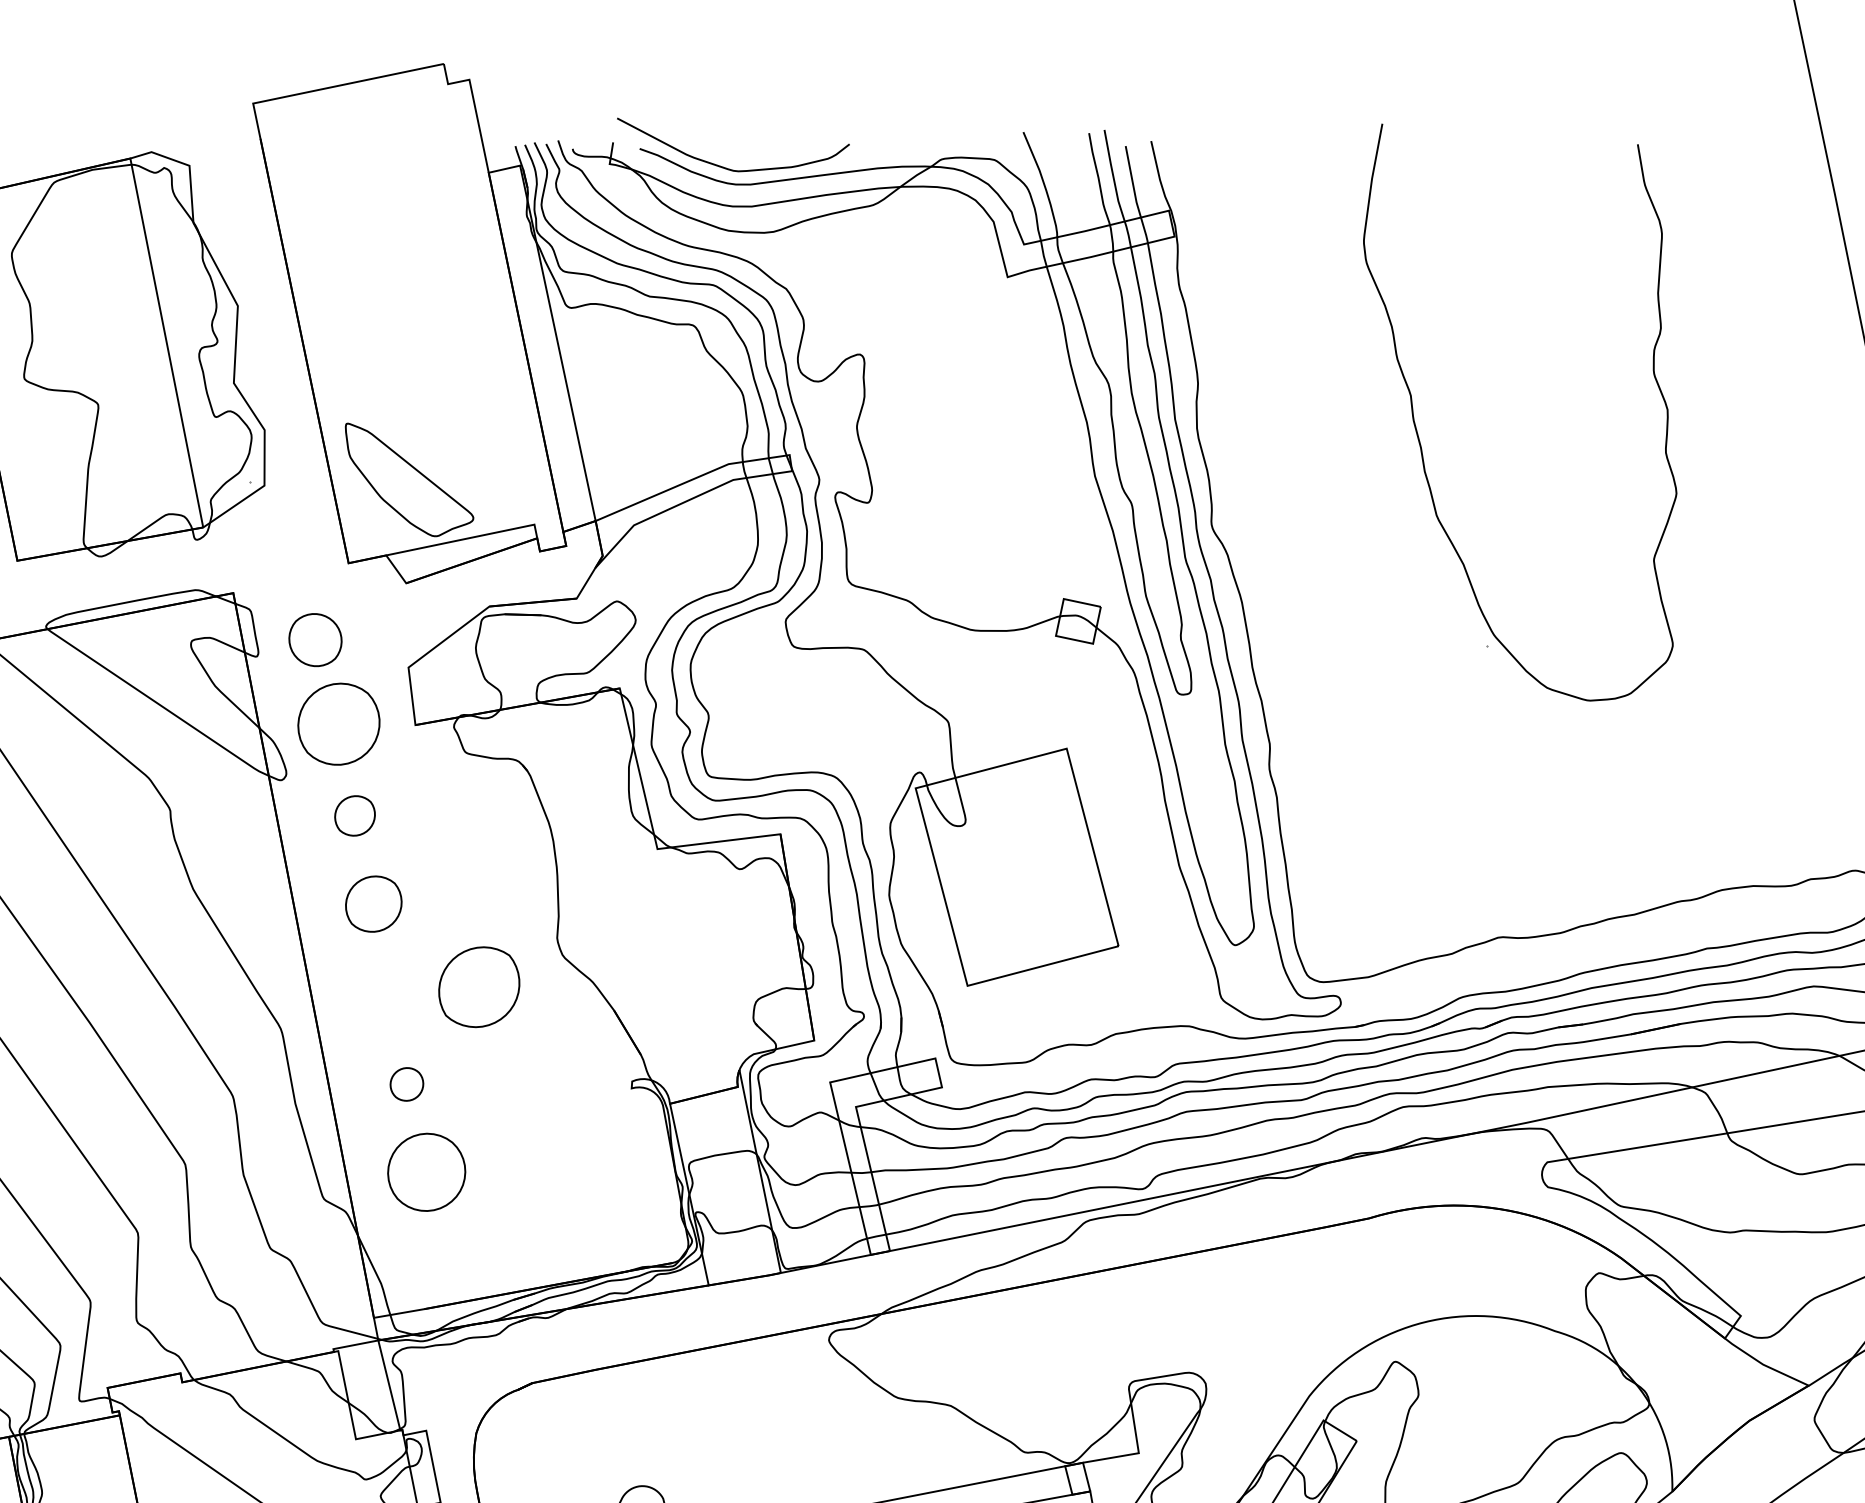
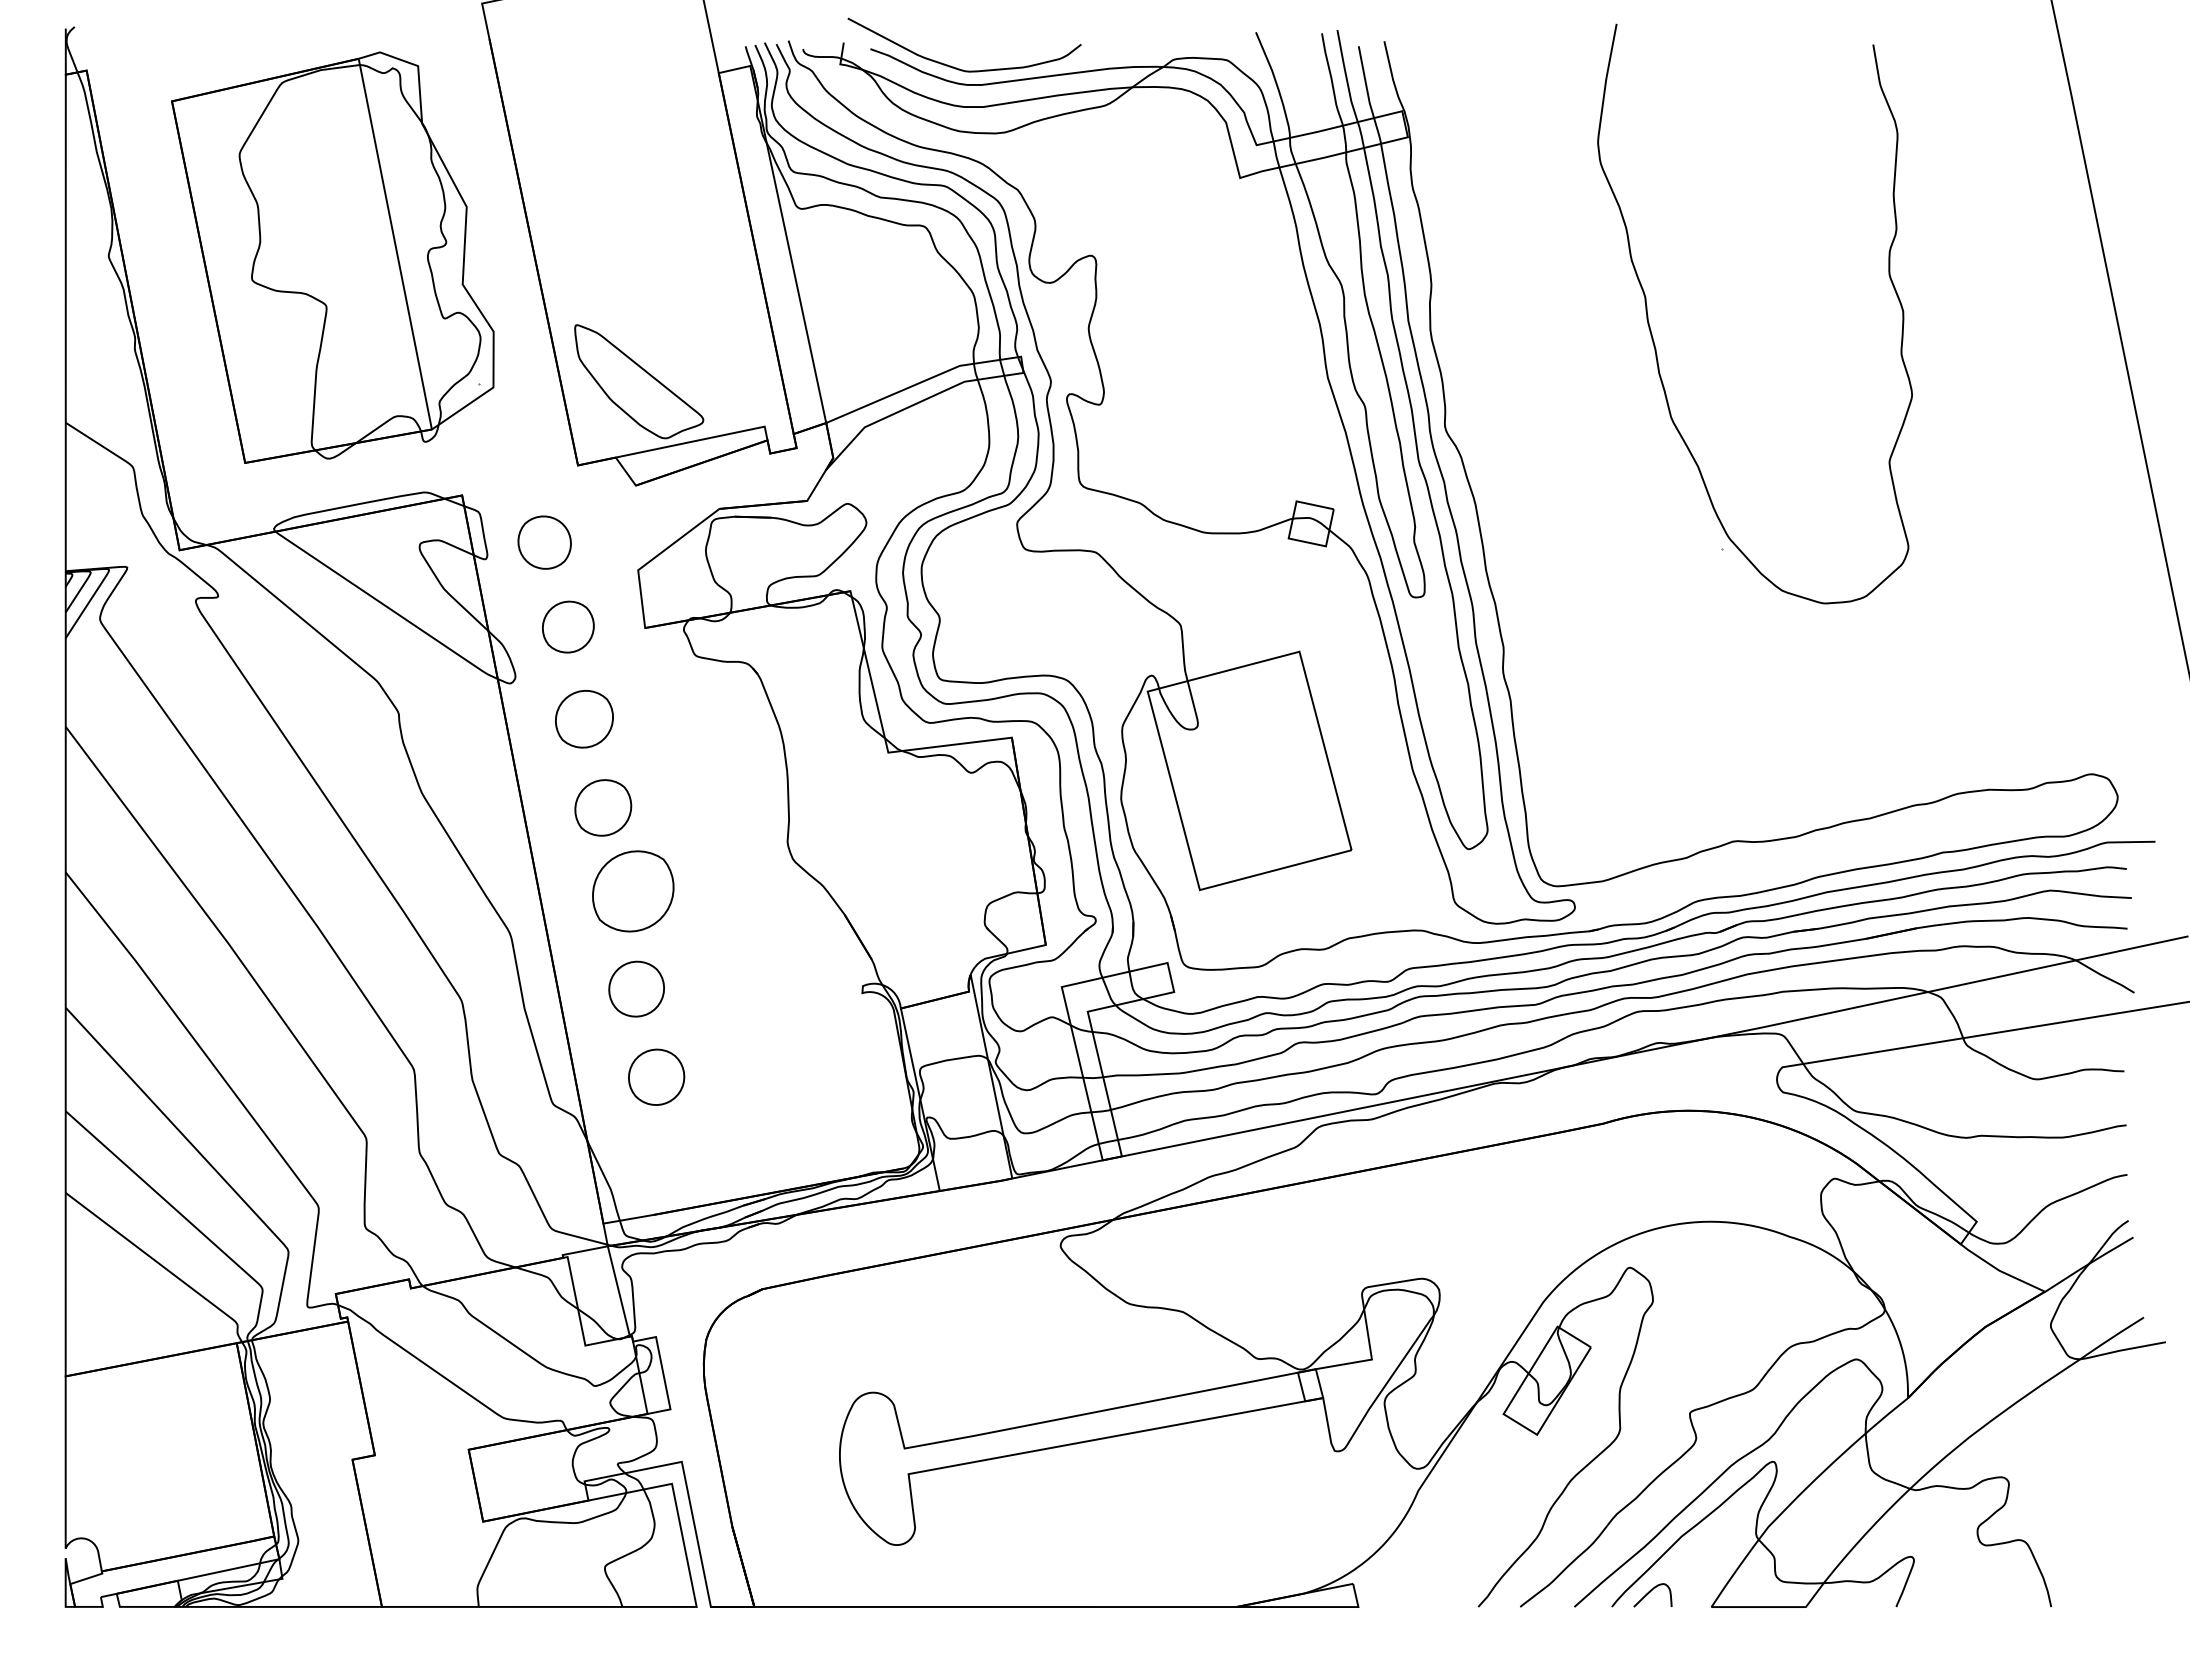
part: (339, 723) -> (568, 626), size x0.62
part: (355, 816) -> (584, 719), size x1.43
part: (479, 987) -> (633, 891), moved
part: (406, 1083) -> (636, 988), size x1.67
part: (426, 1171) -> (656, 1076), size x0.71

